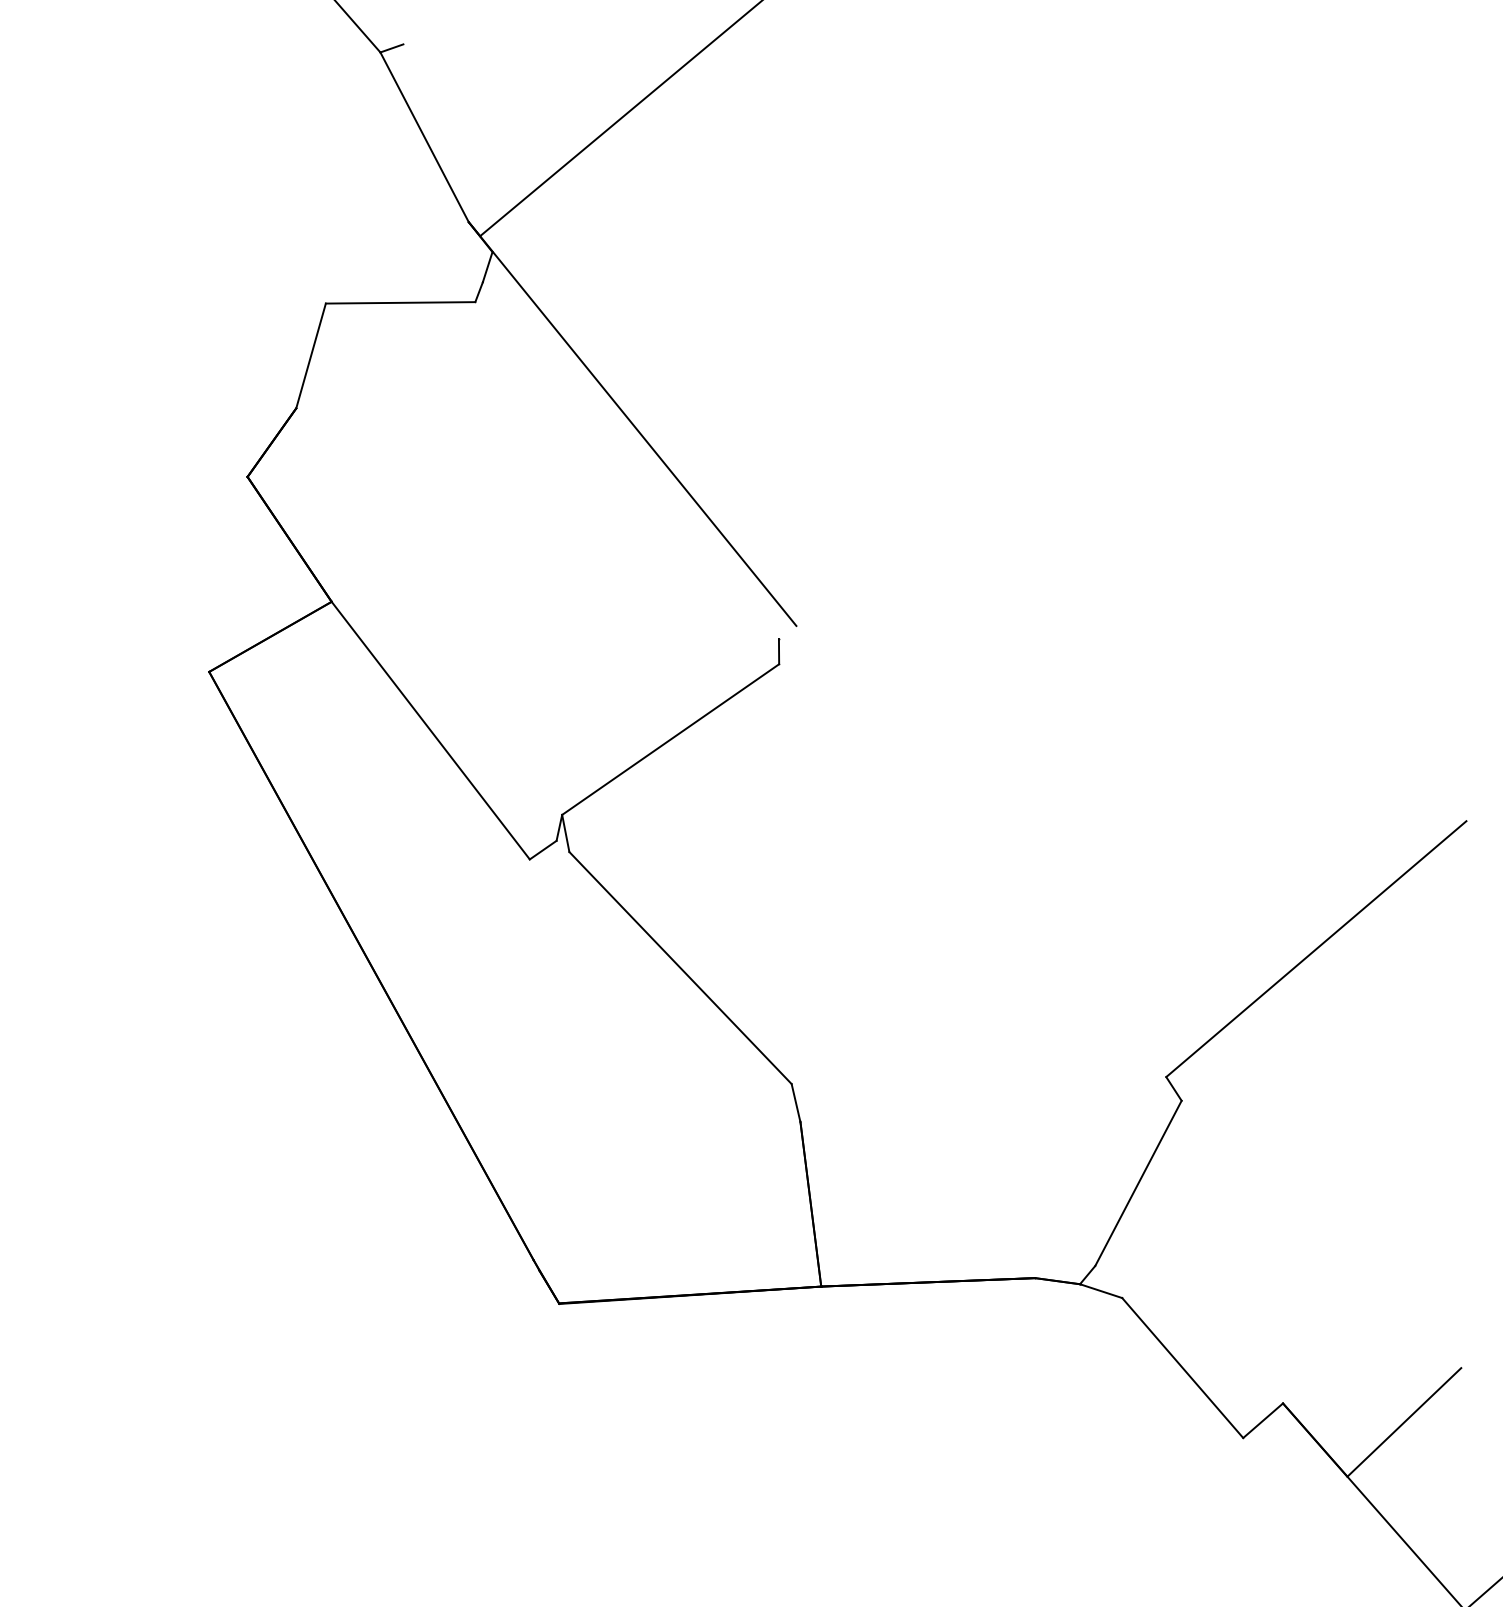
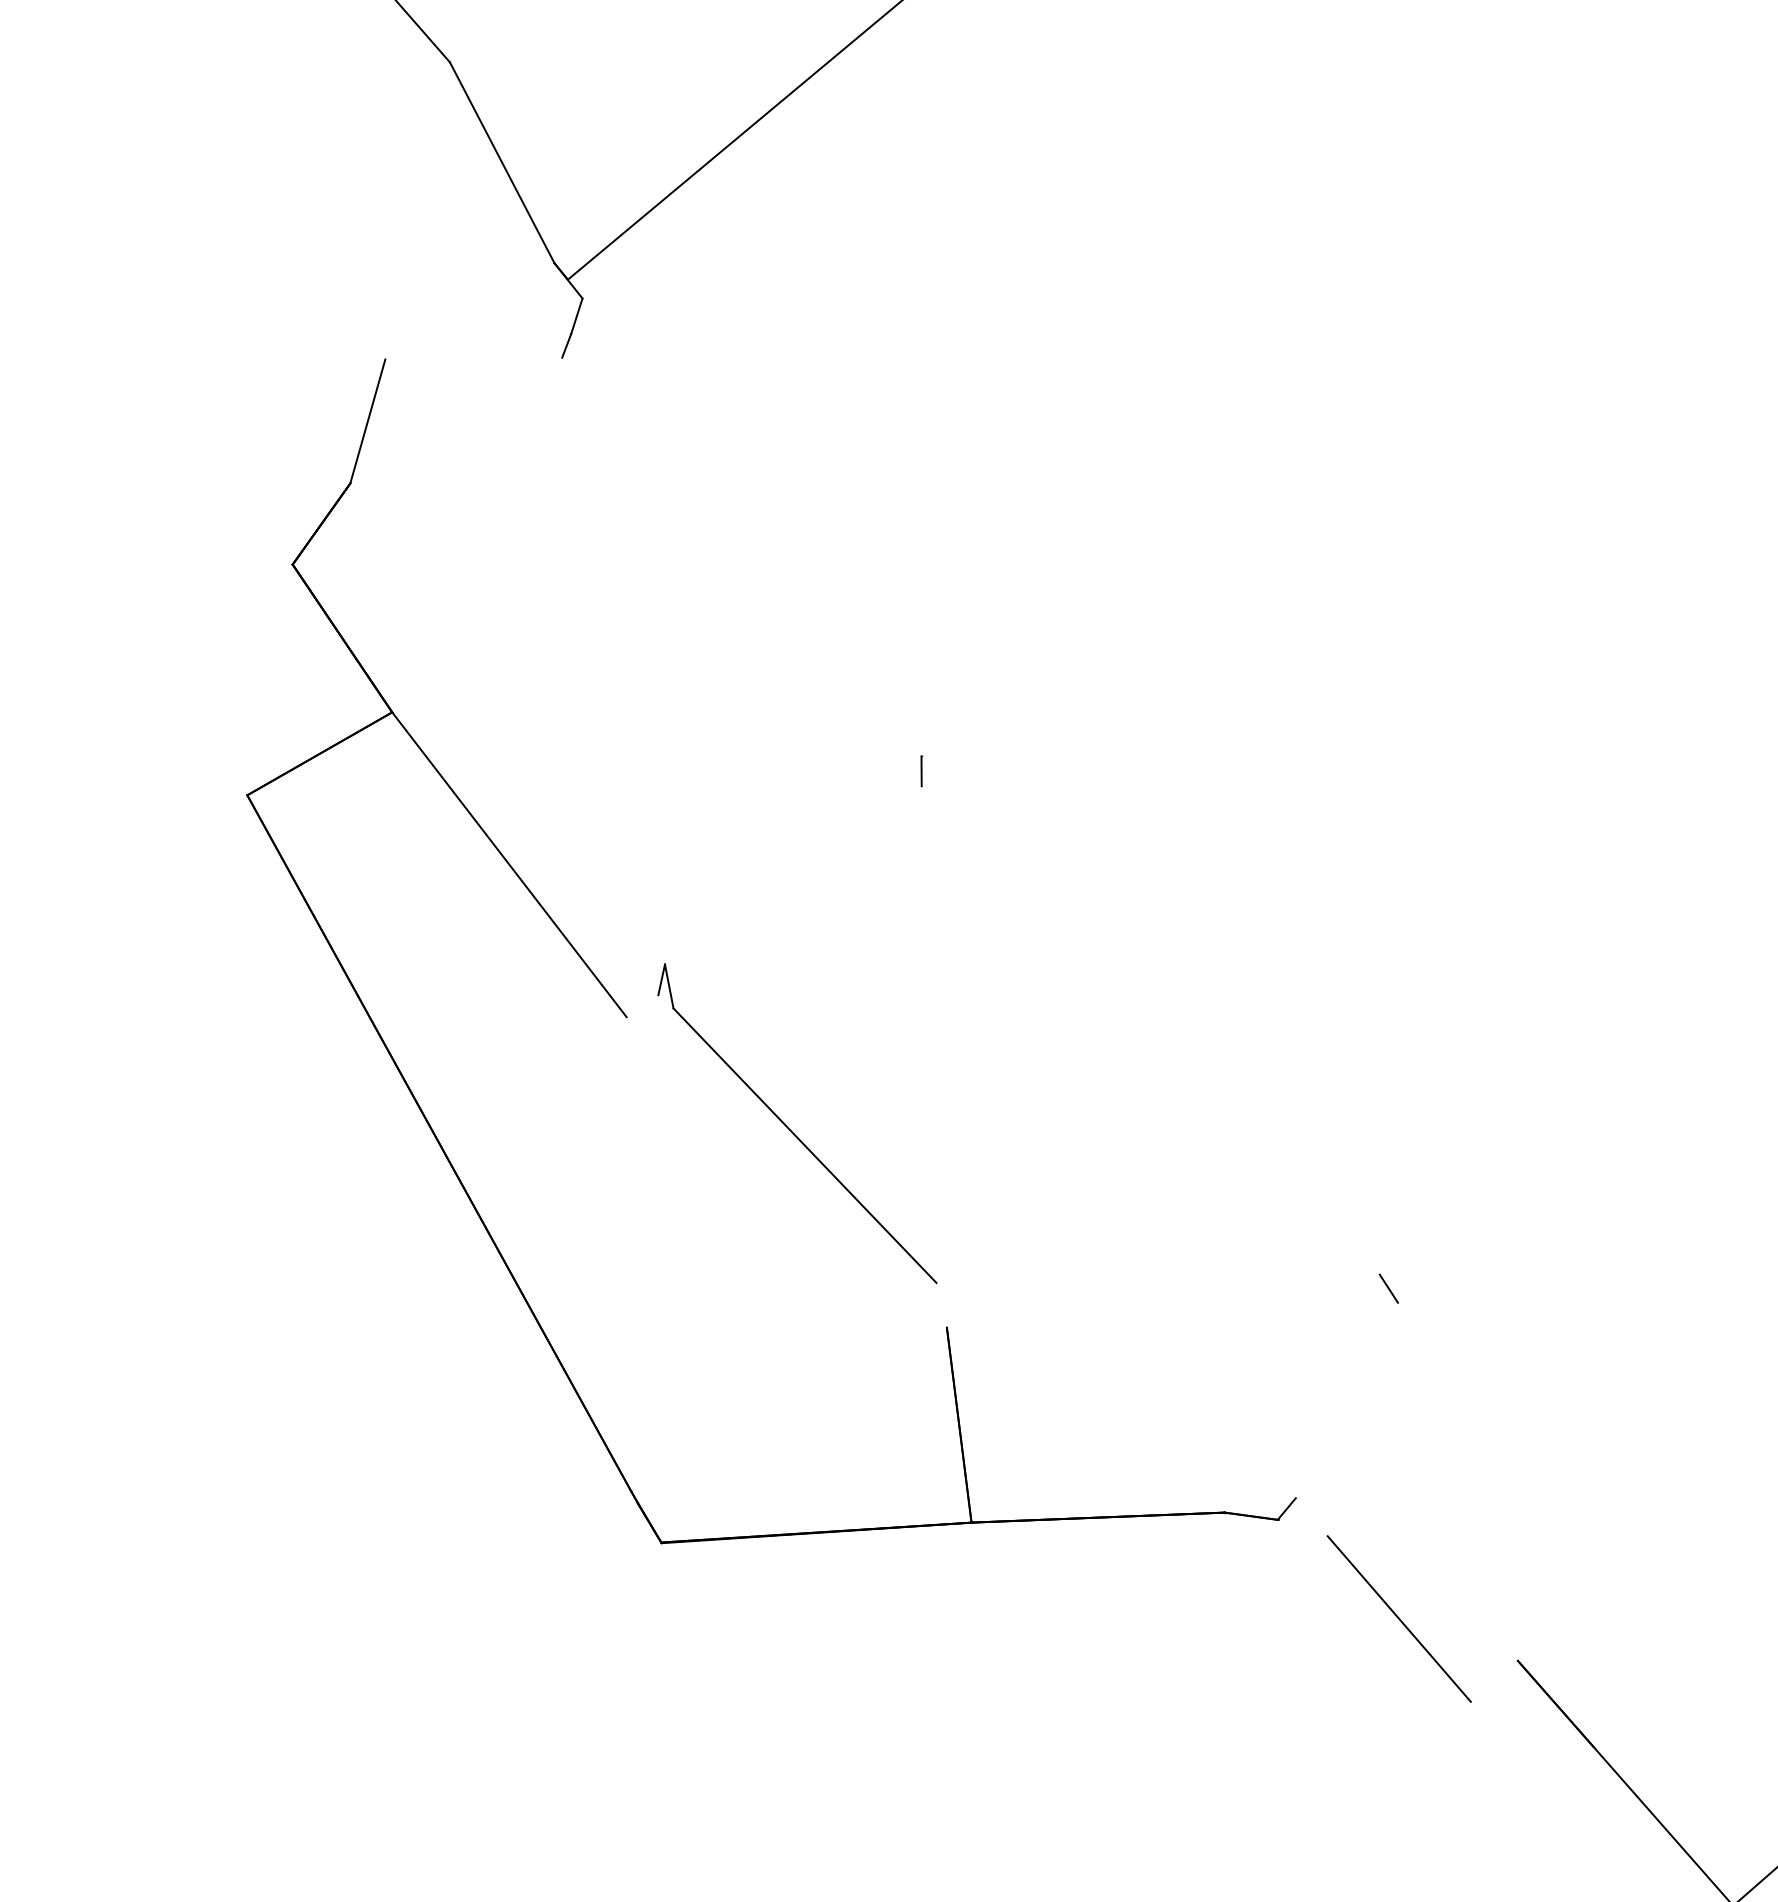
line: (391, 48) -> (463, 57), removed
line: (400, 302) -> (473, 358), removed
line: (632, 423) -> (748, 501), removed
line: (669, 739) -> (792, 875), removed
line: (543, 850) -> (642, 1006), removed
line: (1315, 948) -> (1556, 1122), removed
line: (795, 1102) -> (941, 1304), removed
line: (1138, 1183) -> (1346, 1400), removed
line: (1100, 1290) -> (1302, 1527), removed
line: (1262, 1420) -> (1493, 1680), removed
line: (1404, 1422) -> (1661, 1683), removed

